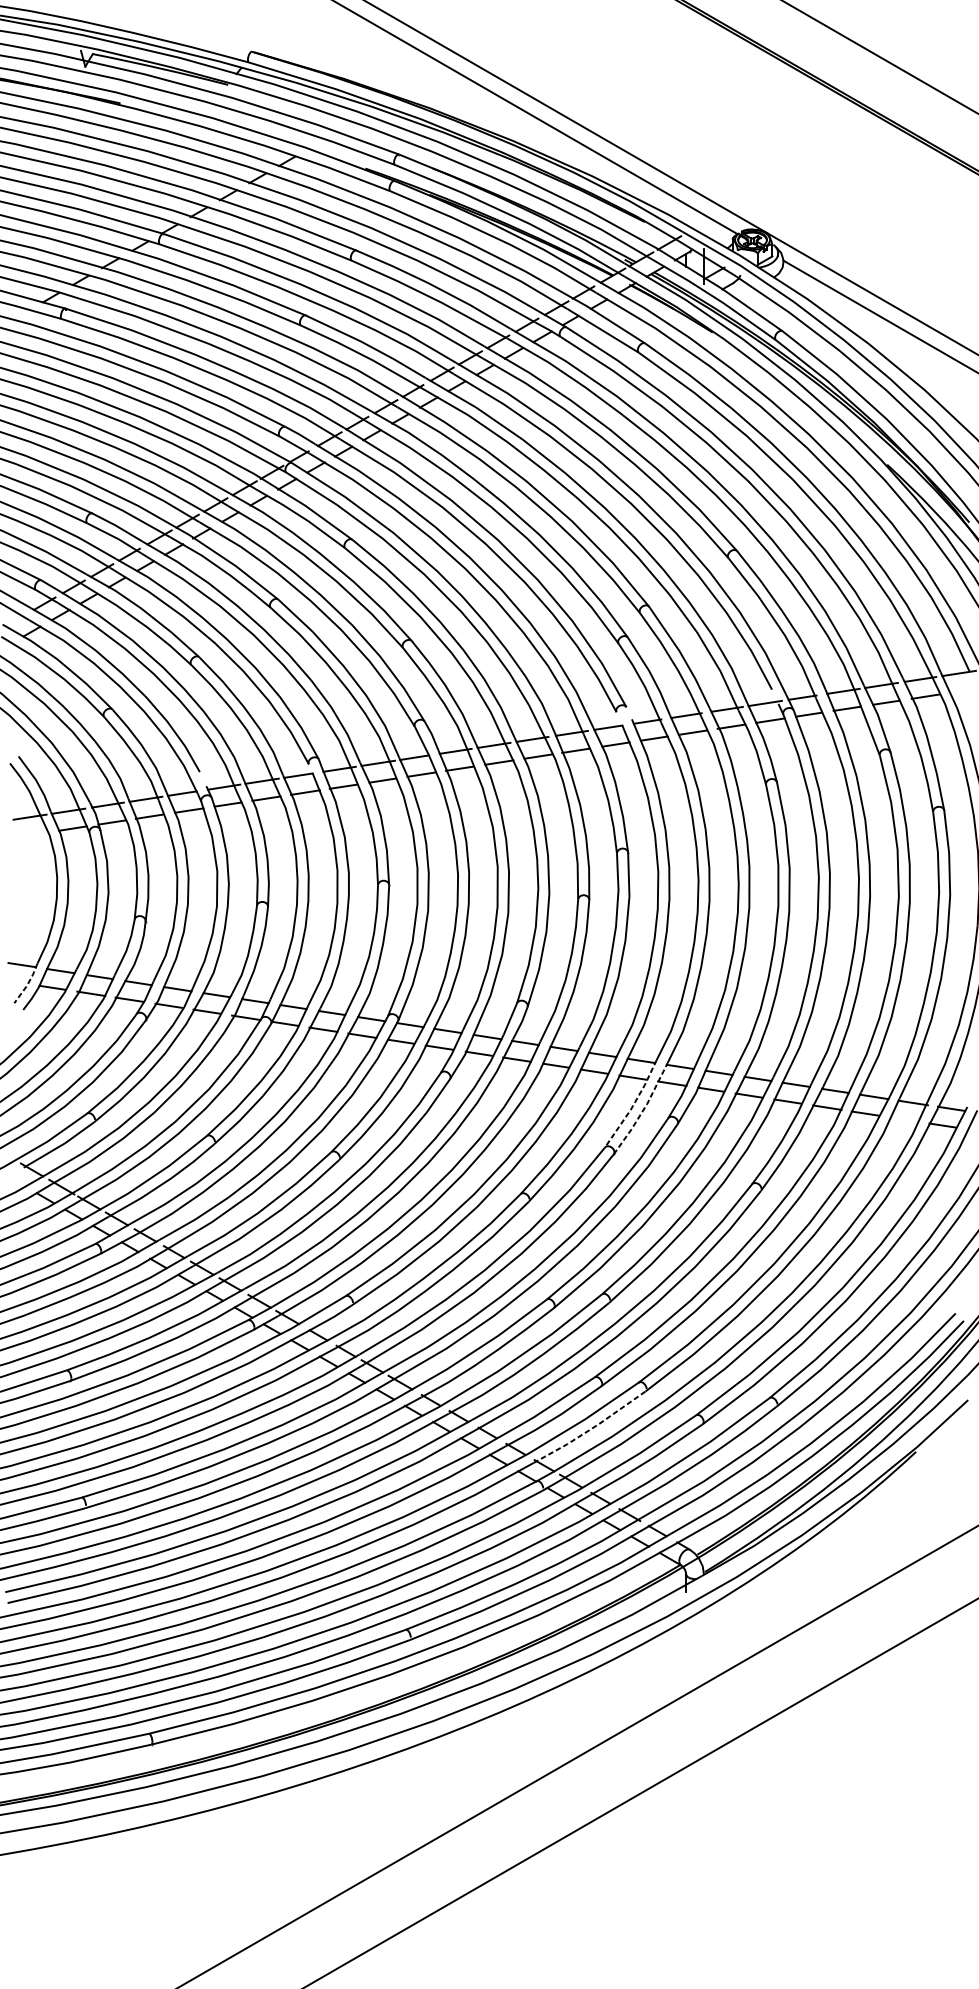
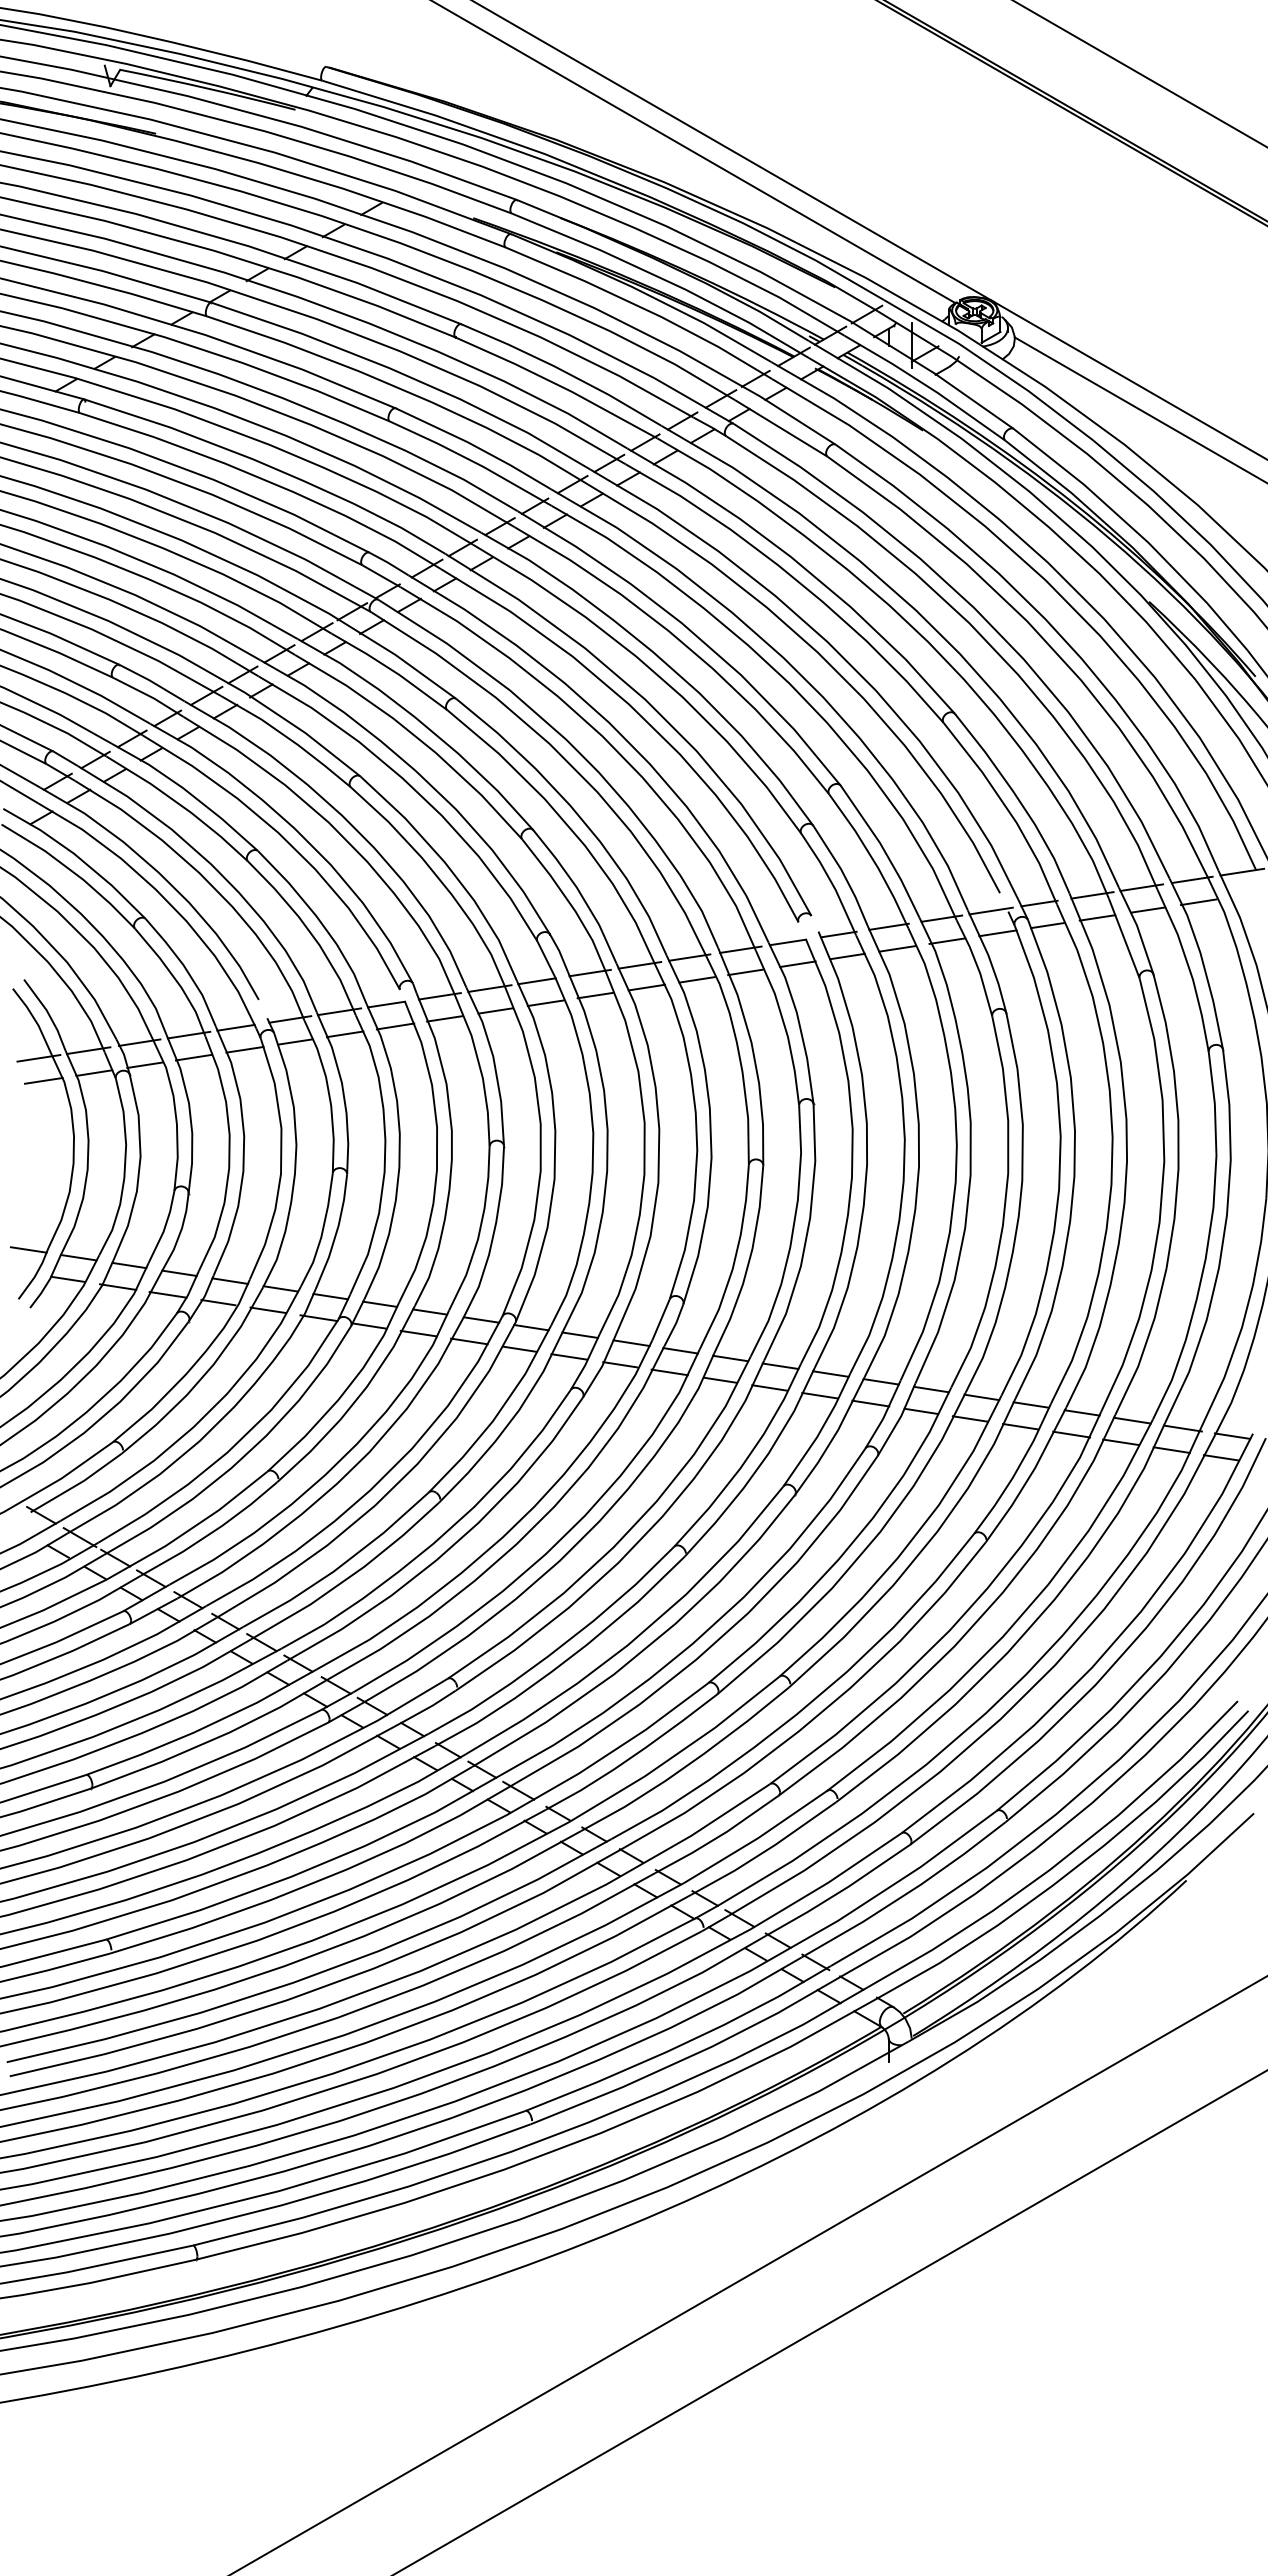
line: (33, 834) -> (43, 1080), added
line: (27, 984) -> (35, 1275), dashed -> solid
line: (632, 1106) -> (819, 1432), dashed -> solid
line: (643, 1109) -> (833, 1437), dashed -> solid
line: (904, 1119) -> (1171, 1449), added
line: (591, 1429) -> (765, 1851), dashed -> solid

